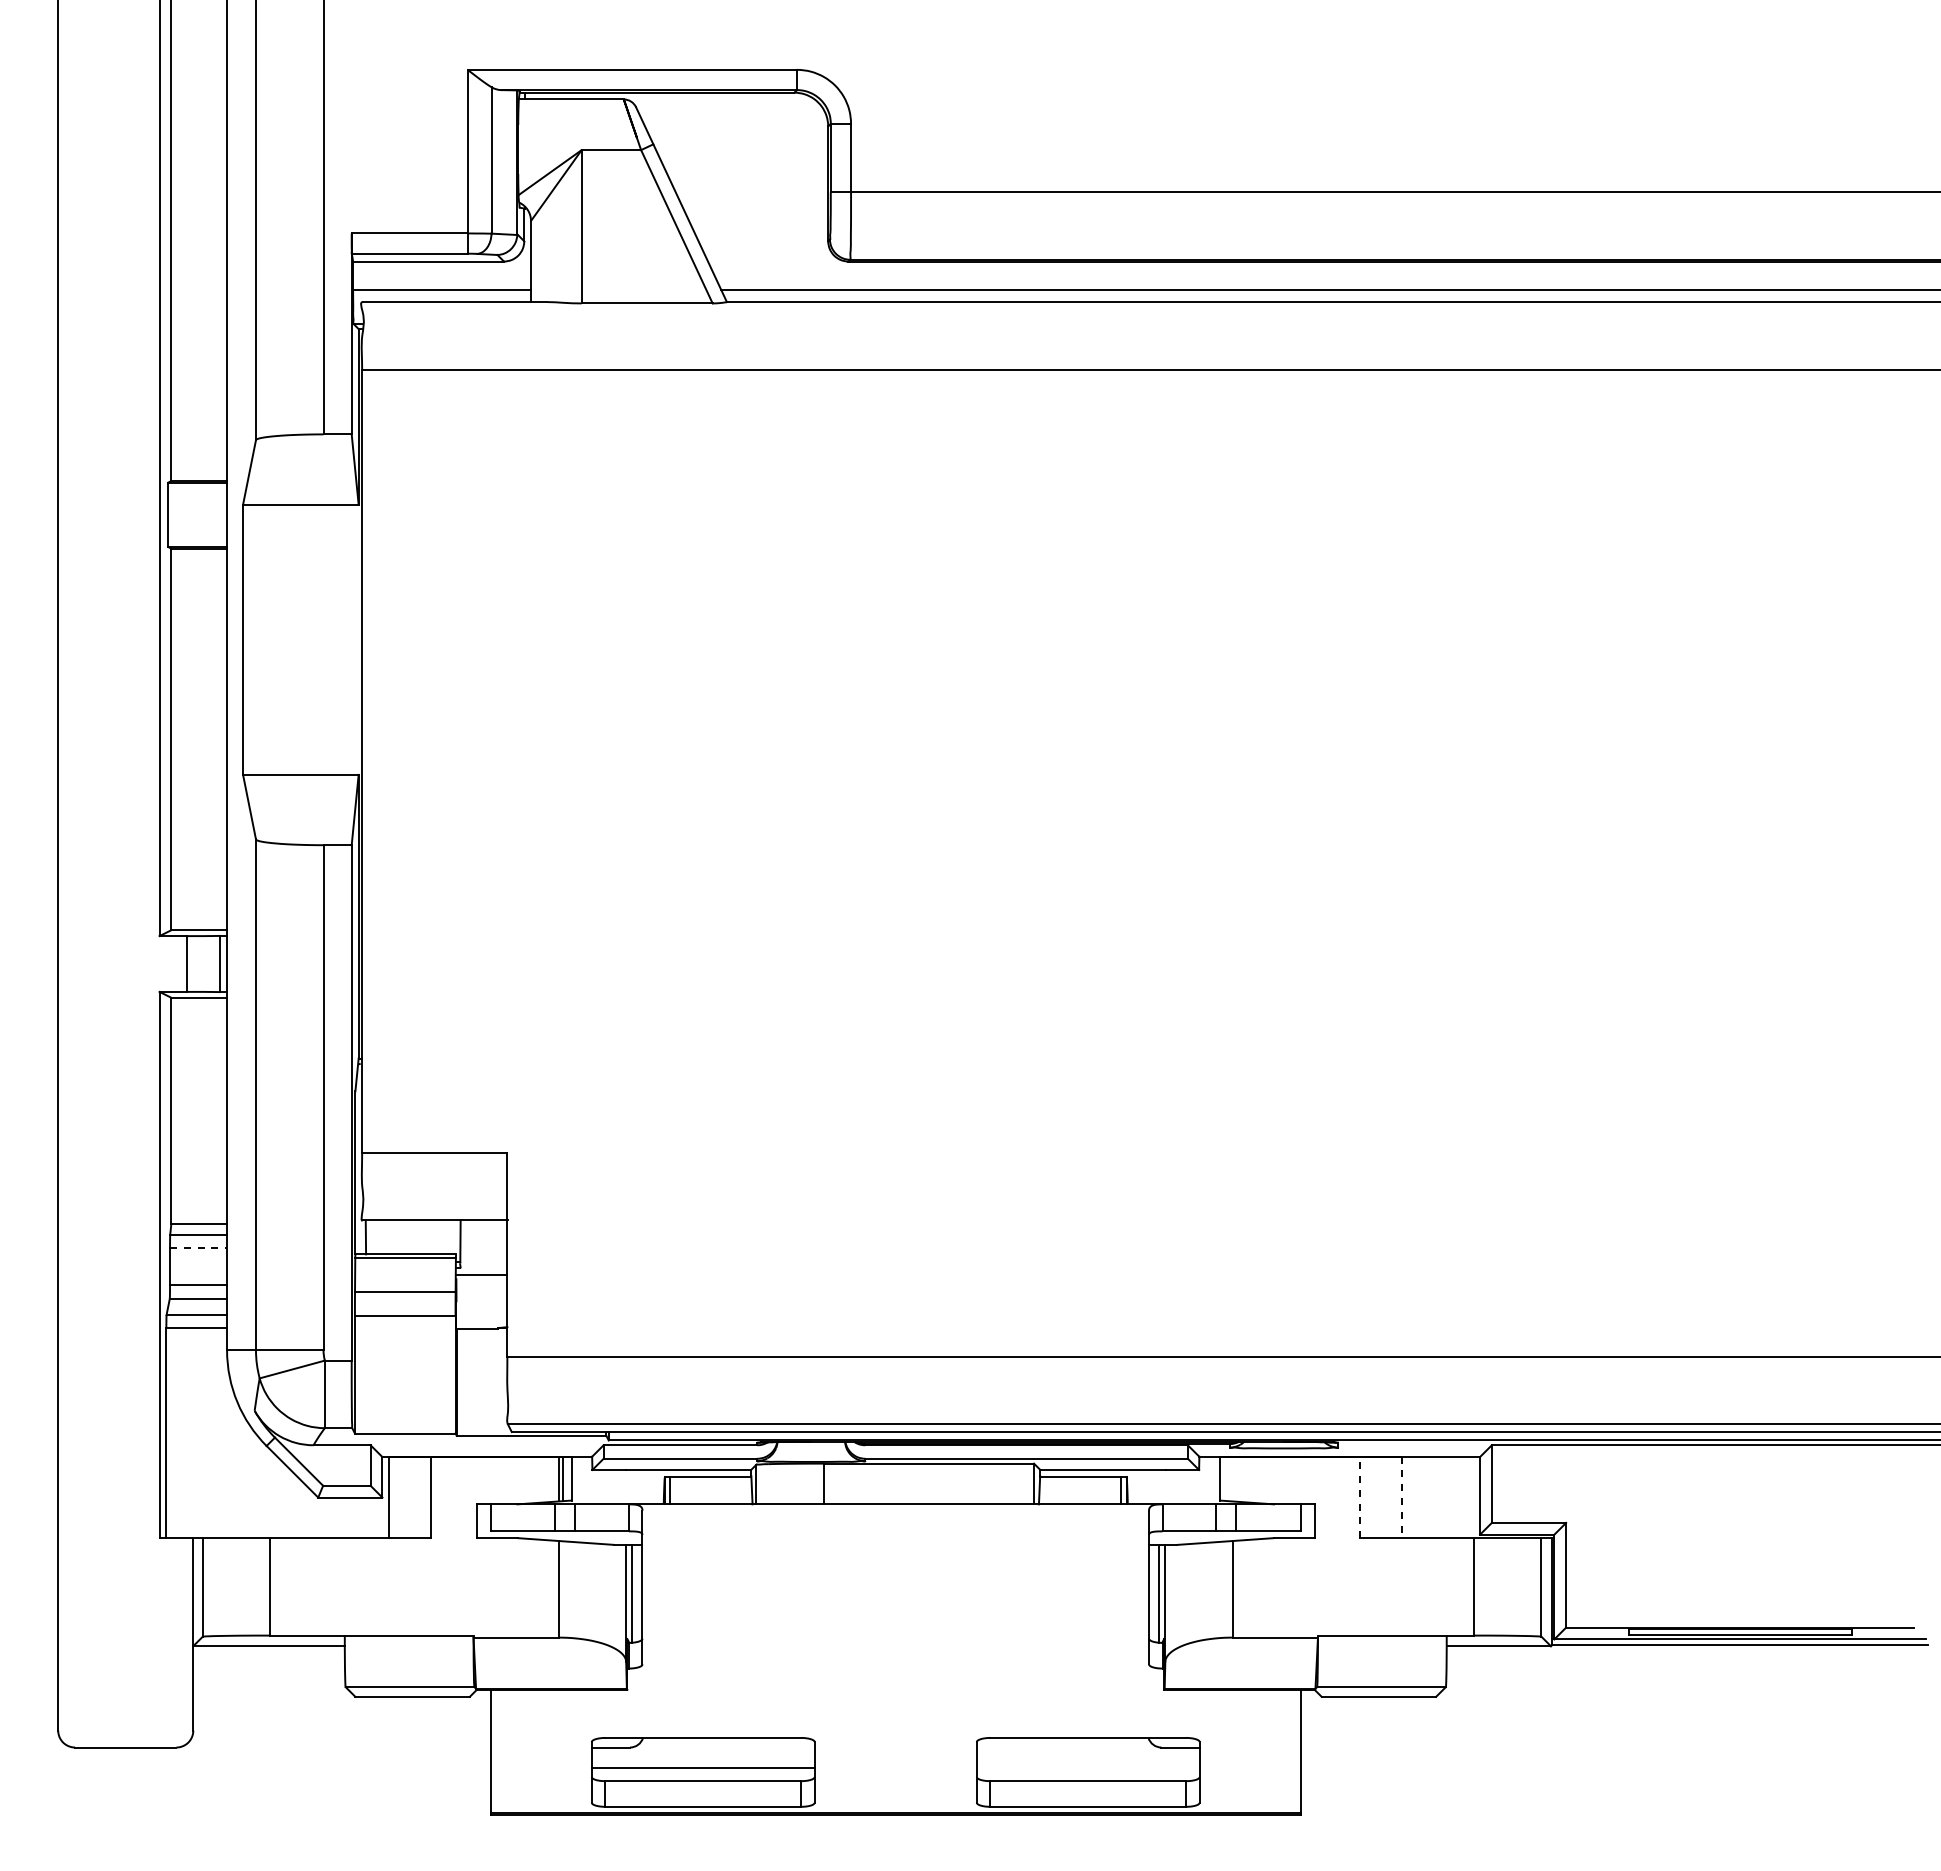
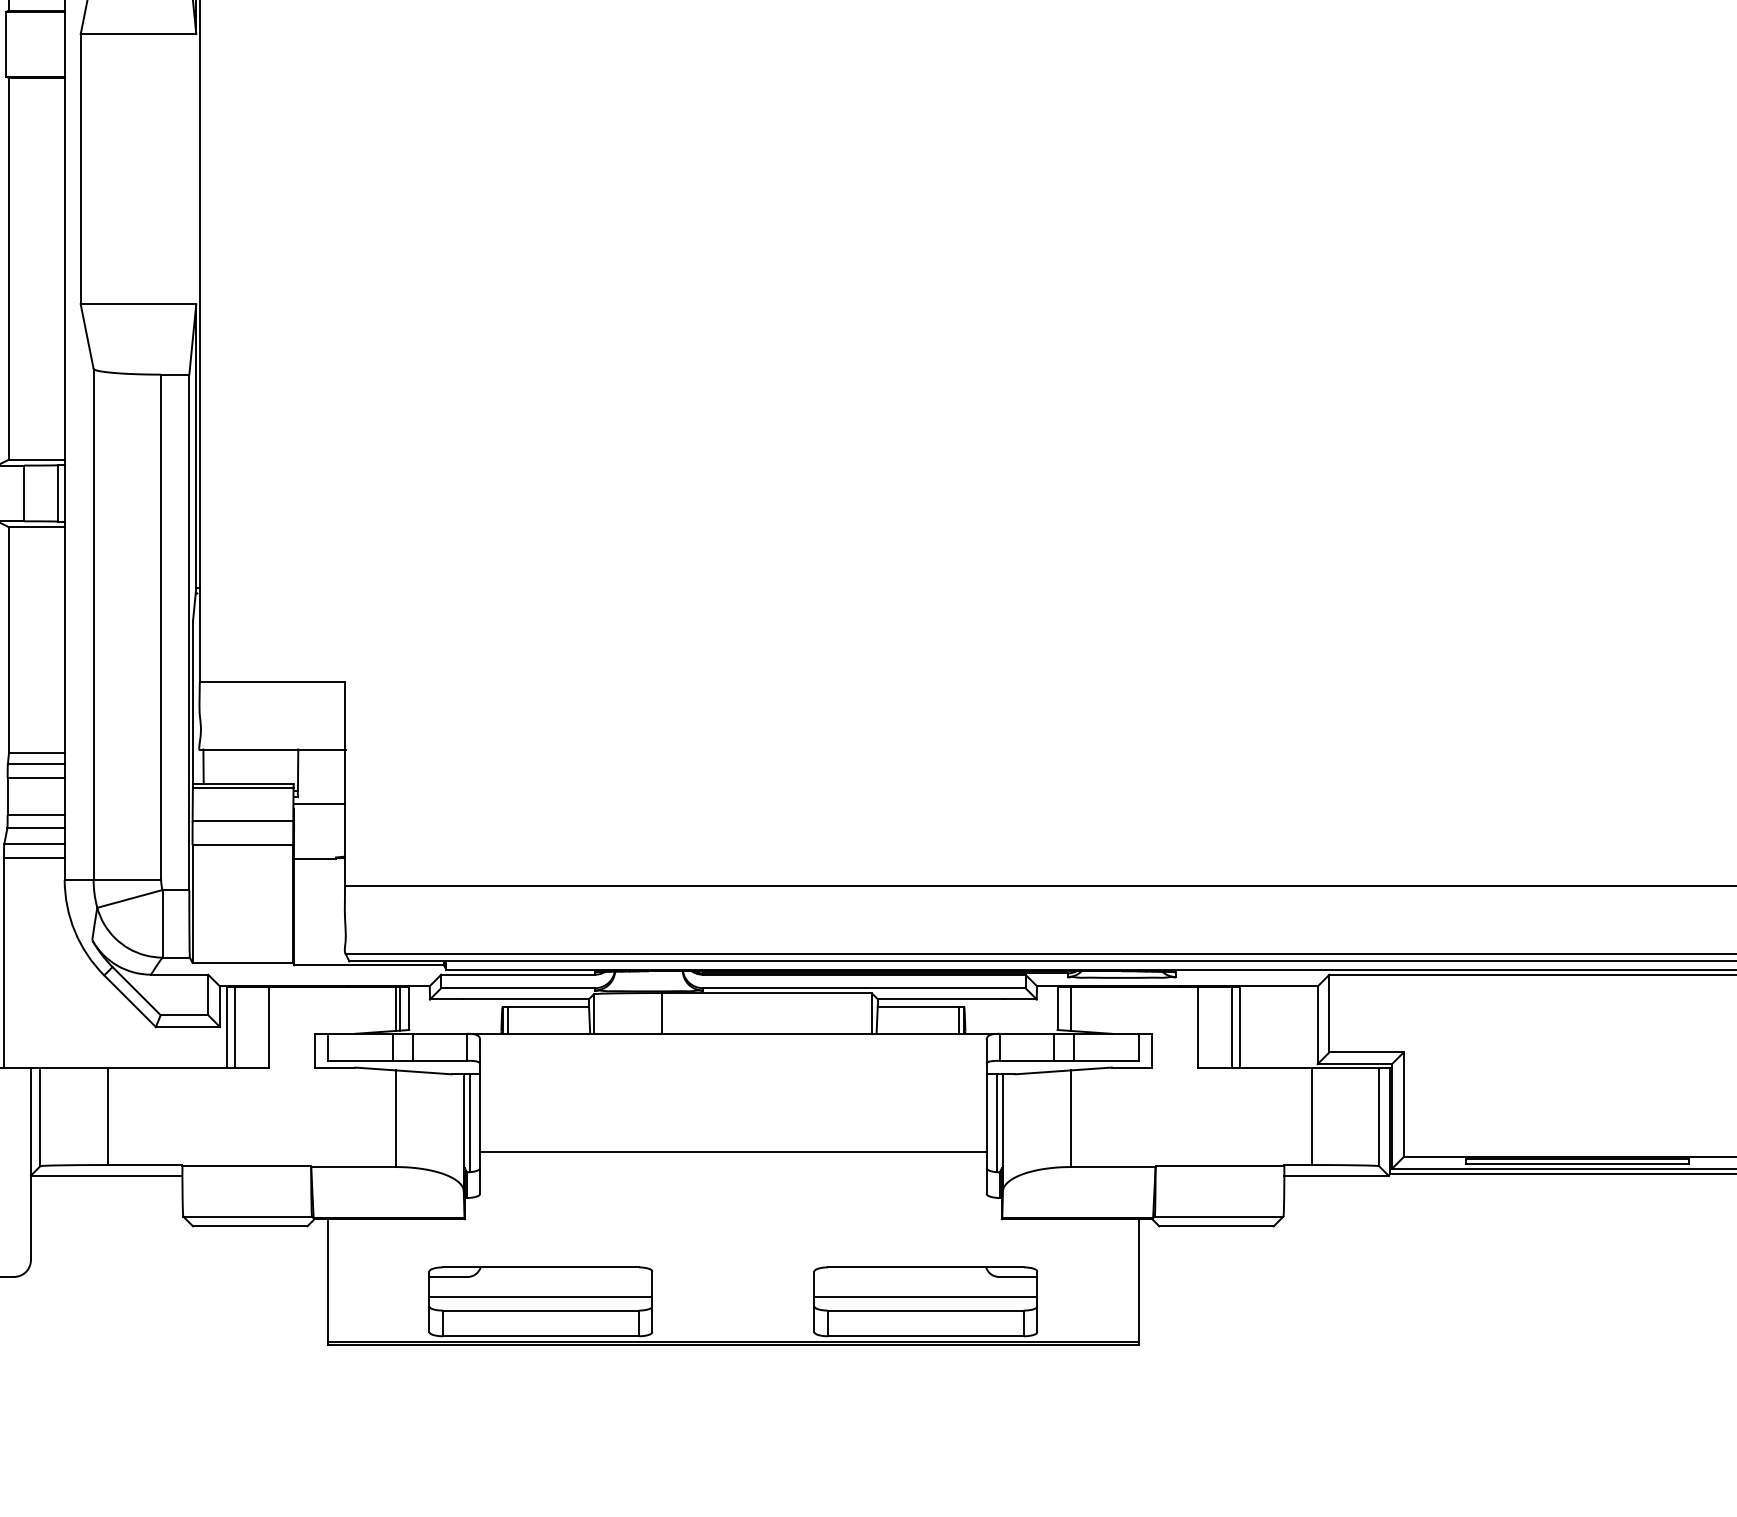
line: (198, 1248) -> (36, 777), dashed -> solid
line: (1232, 1479) -> (1070, 1008), added
line: (397, 1497) -> (235, 1026), added
line: (1360, 1497) -> (1198, 1026), dashed -> solid
line: (1393, 1497) -> (1231, 1026), added
line: (1402, 1497) -> (1240, 1026), dashed -> solid
line: (895, 1622) -> (733, 1151), added
line: (1087, 1767) -> (925, 1296), added

